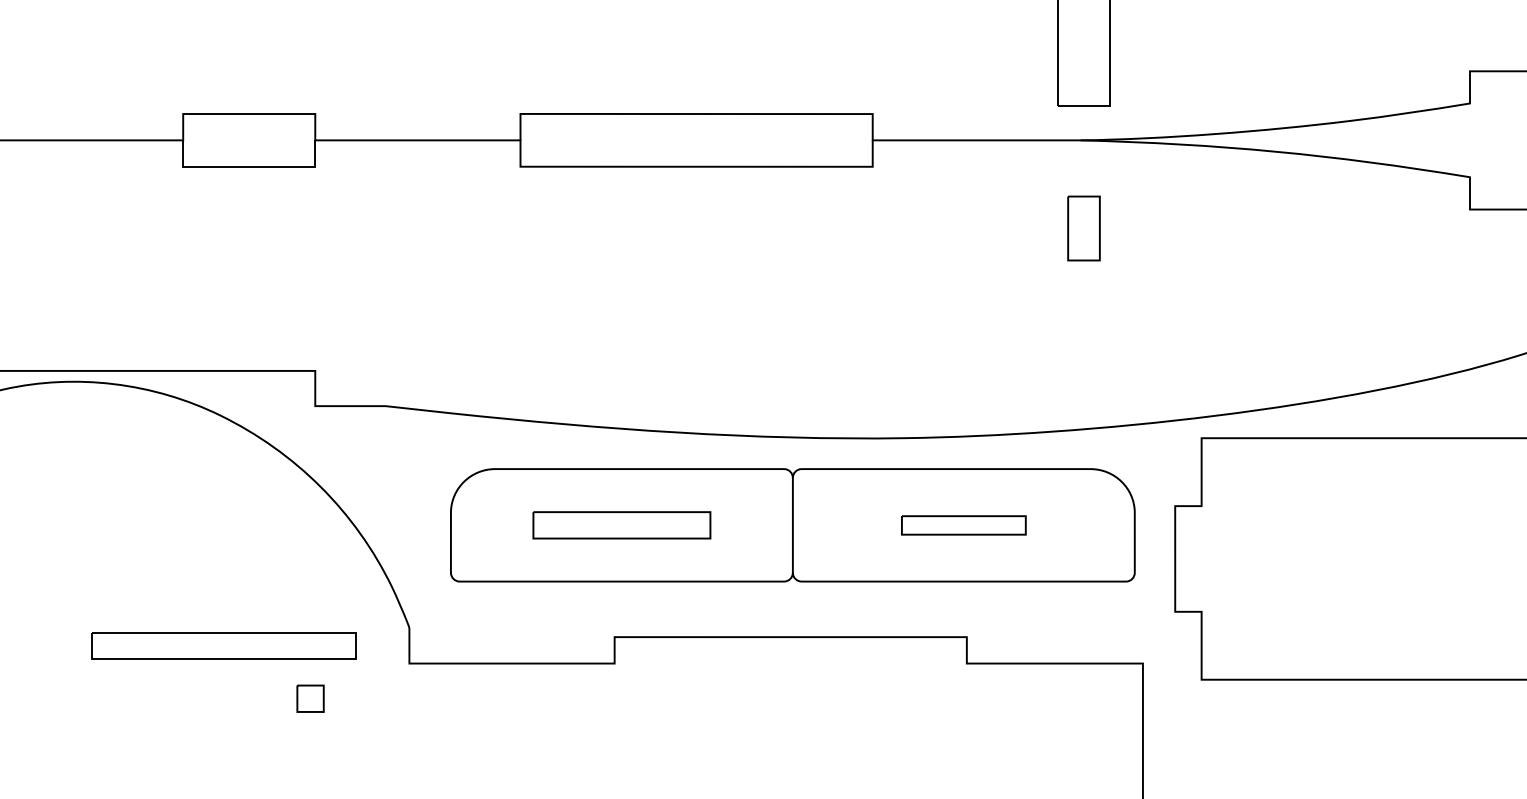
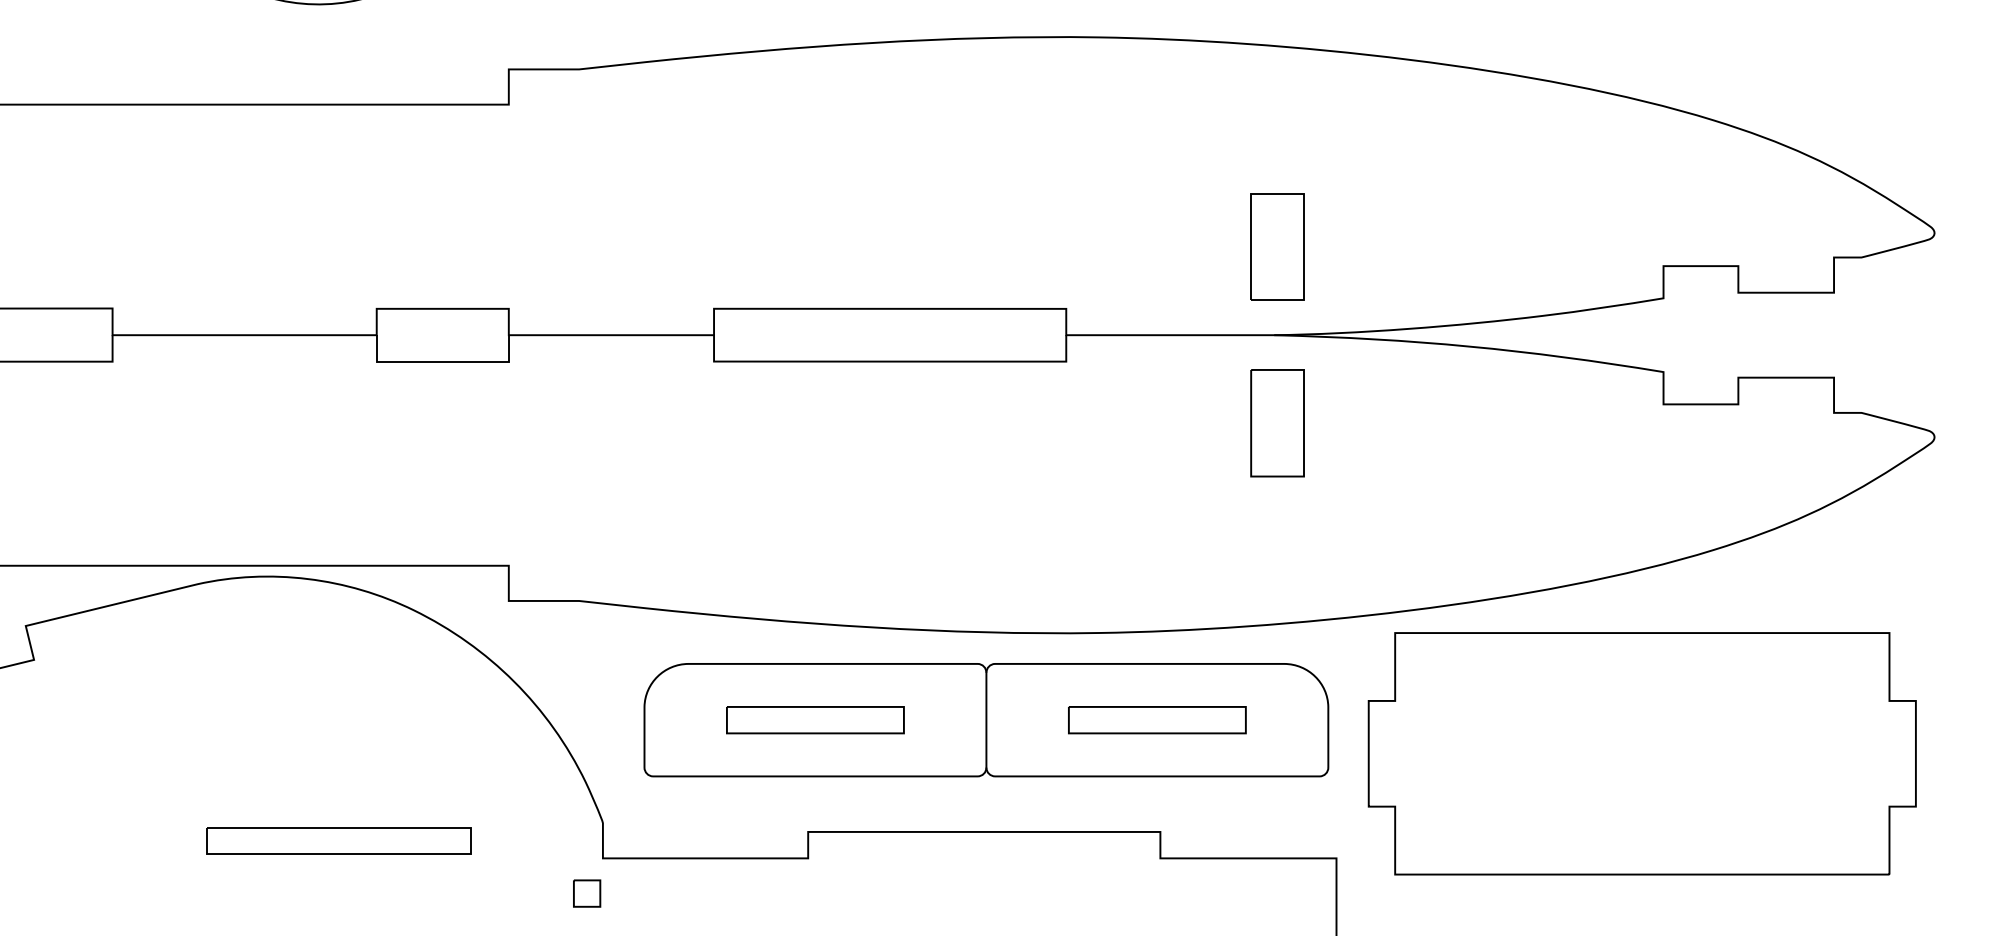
part: (1083, 228) -> (1277, 423), size x1.67
part: (963, 525) -> (1157, 720), size x1.43
part: (223, 645) -> (338, 840), moved
part: (310, 698) -> (587, 893), moved

